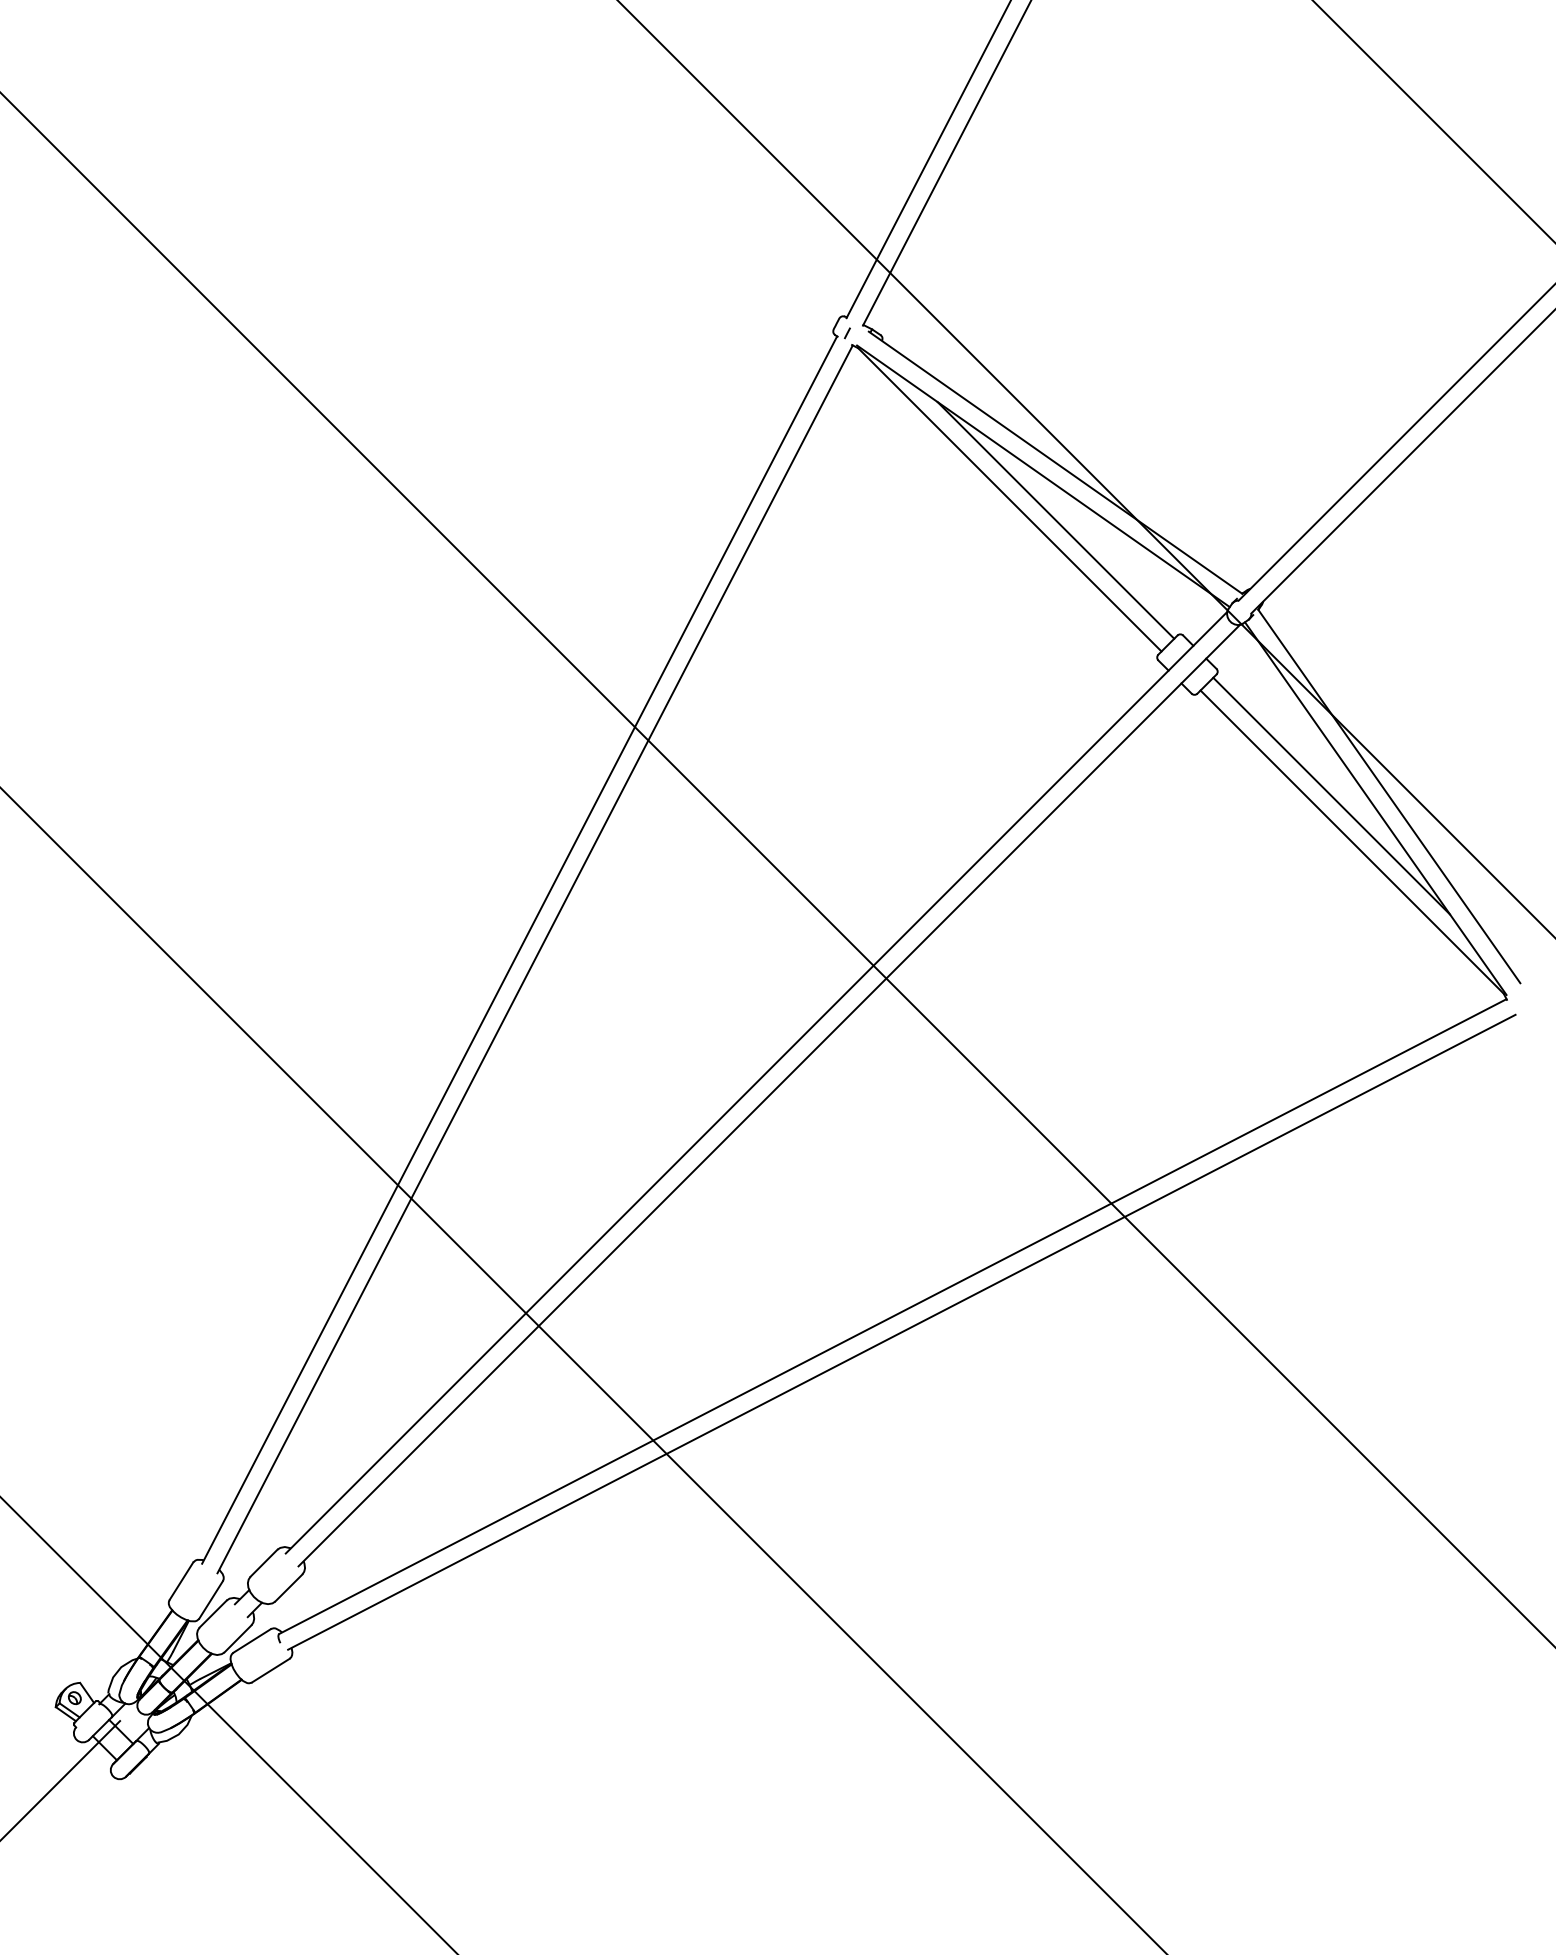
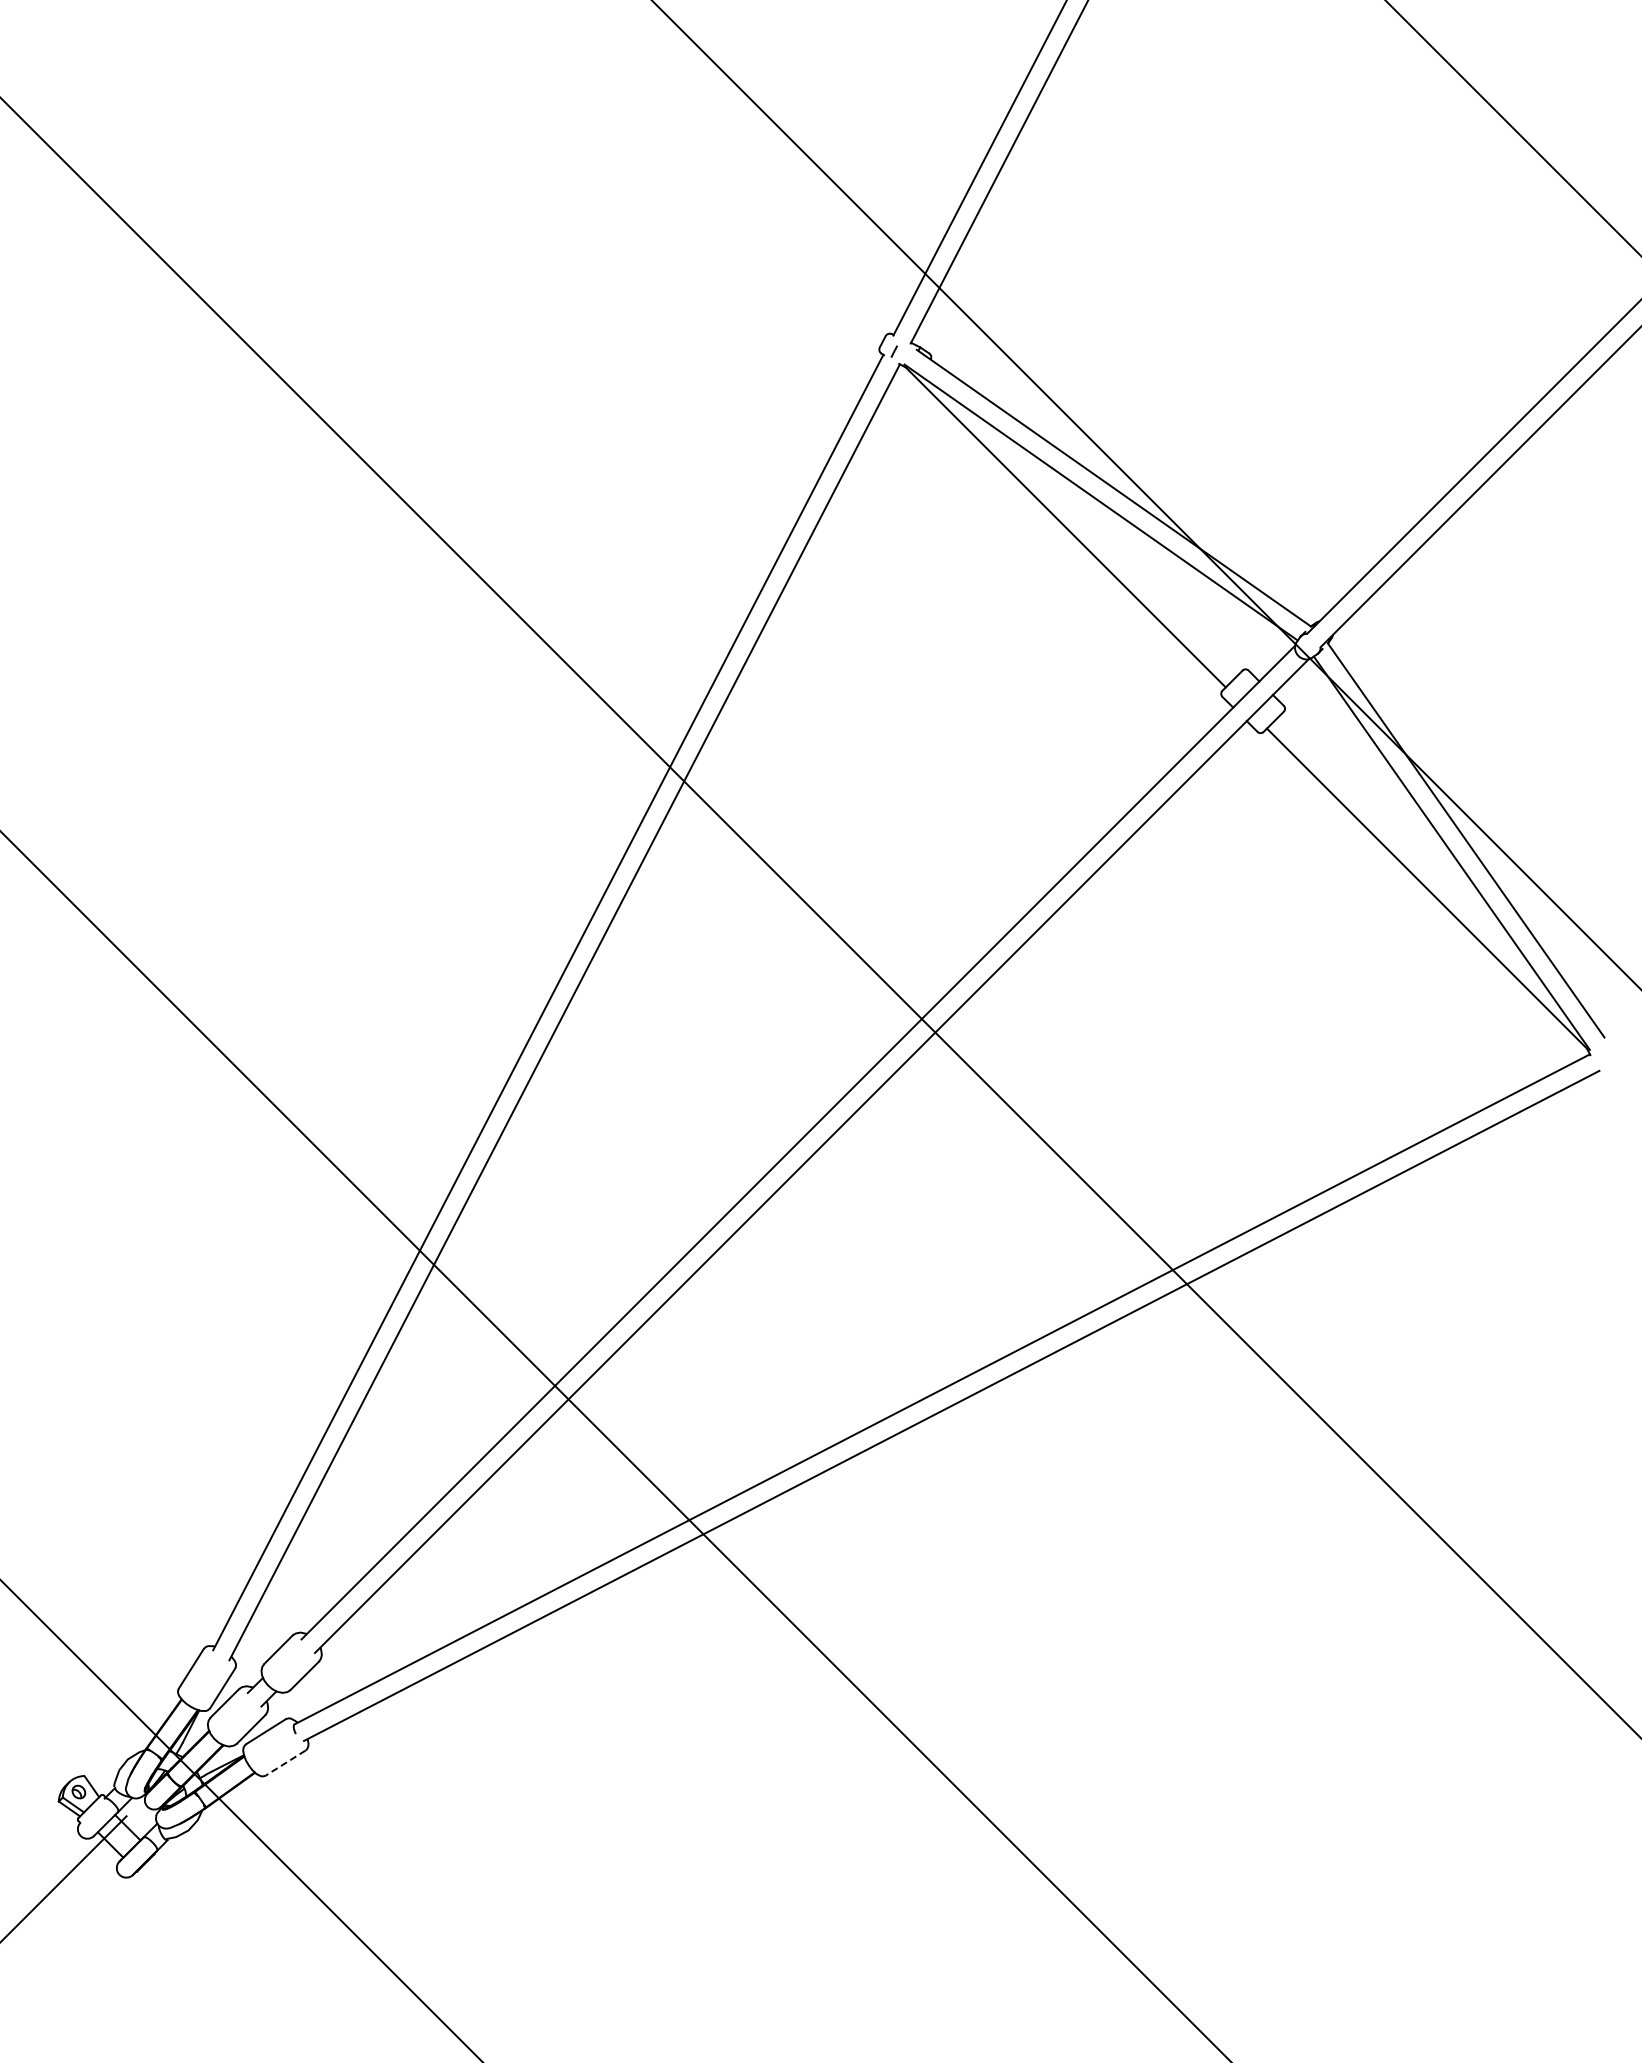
line: (1056, 519) -> (1114, 548), removed
line: (1331, 795) -> (1405, 839), removed
line: (270, 1671) -> (285, 1763), solid -> dashed

